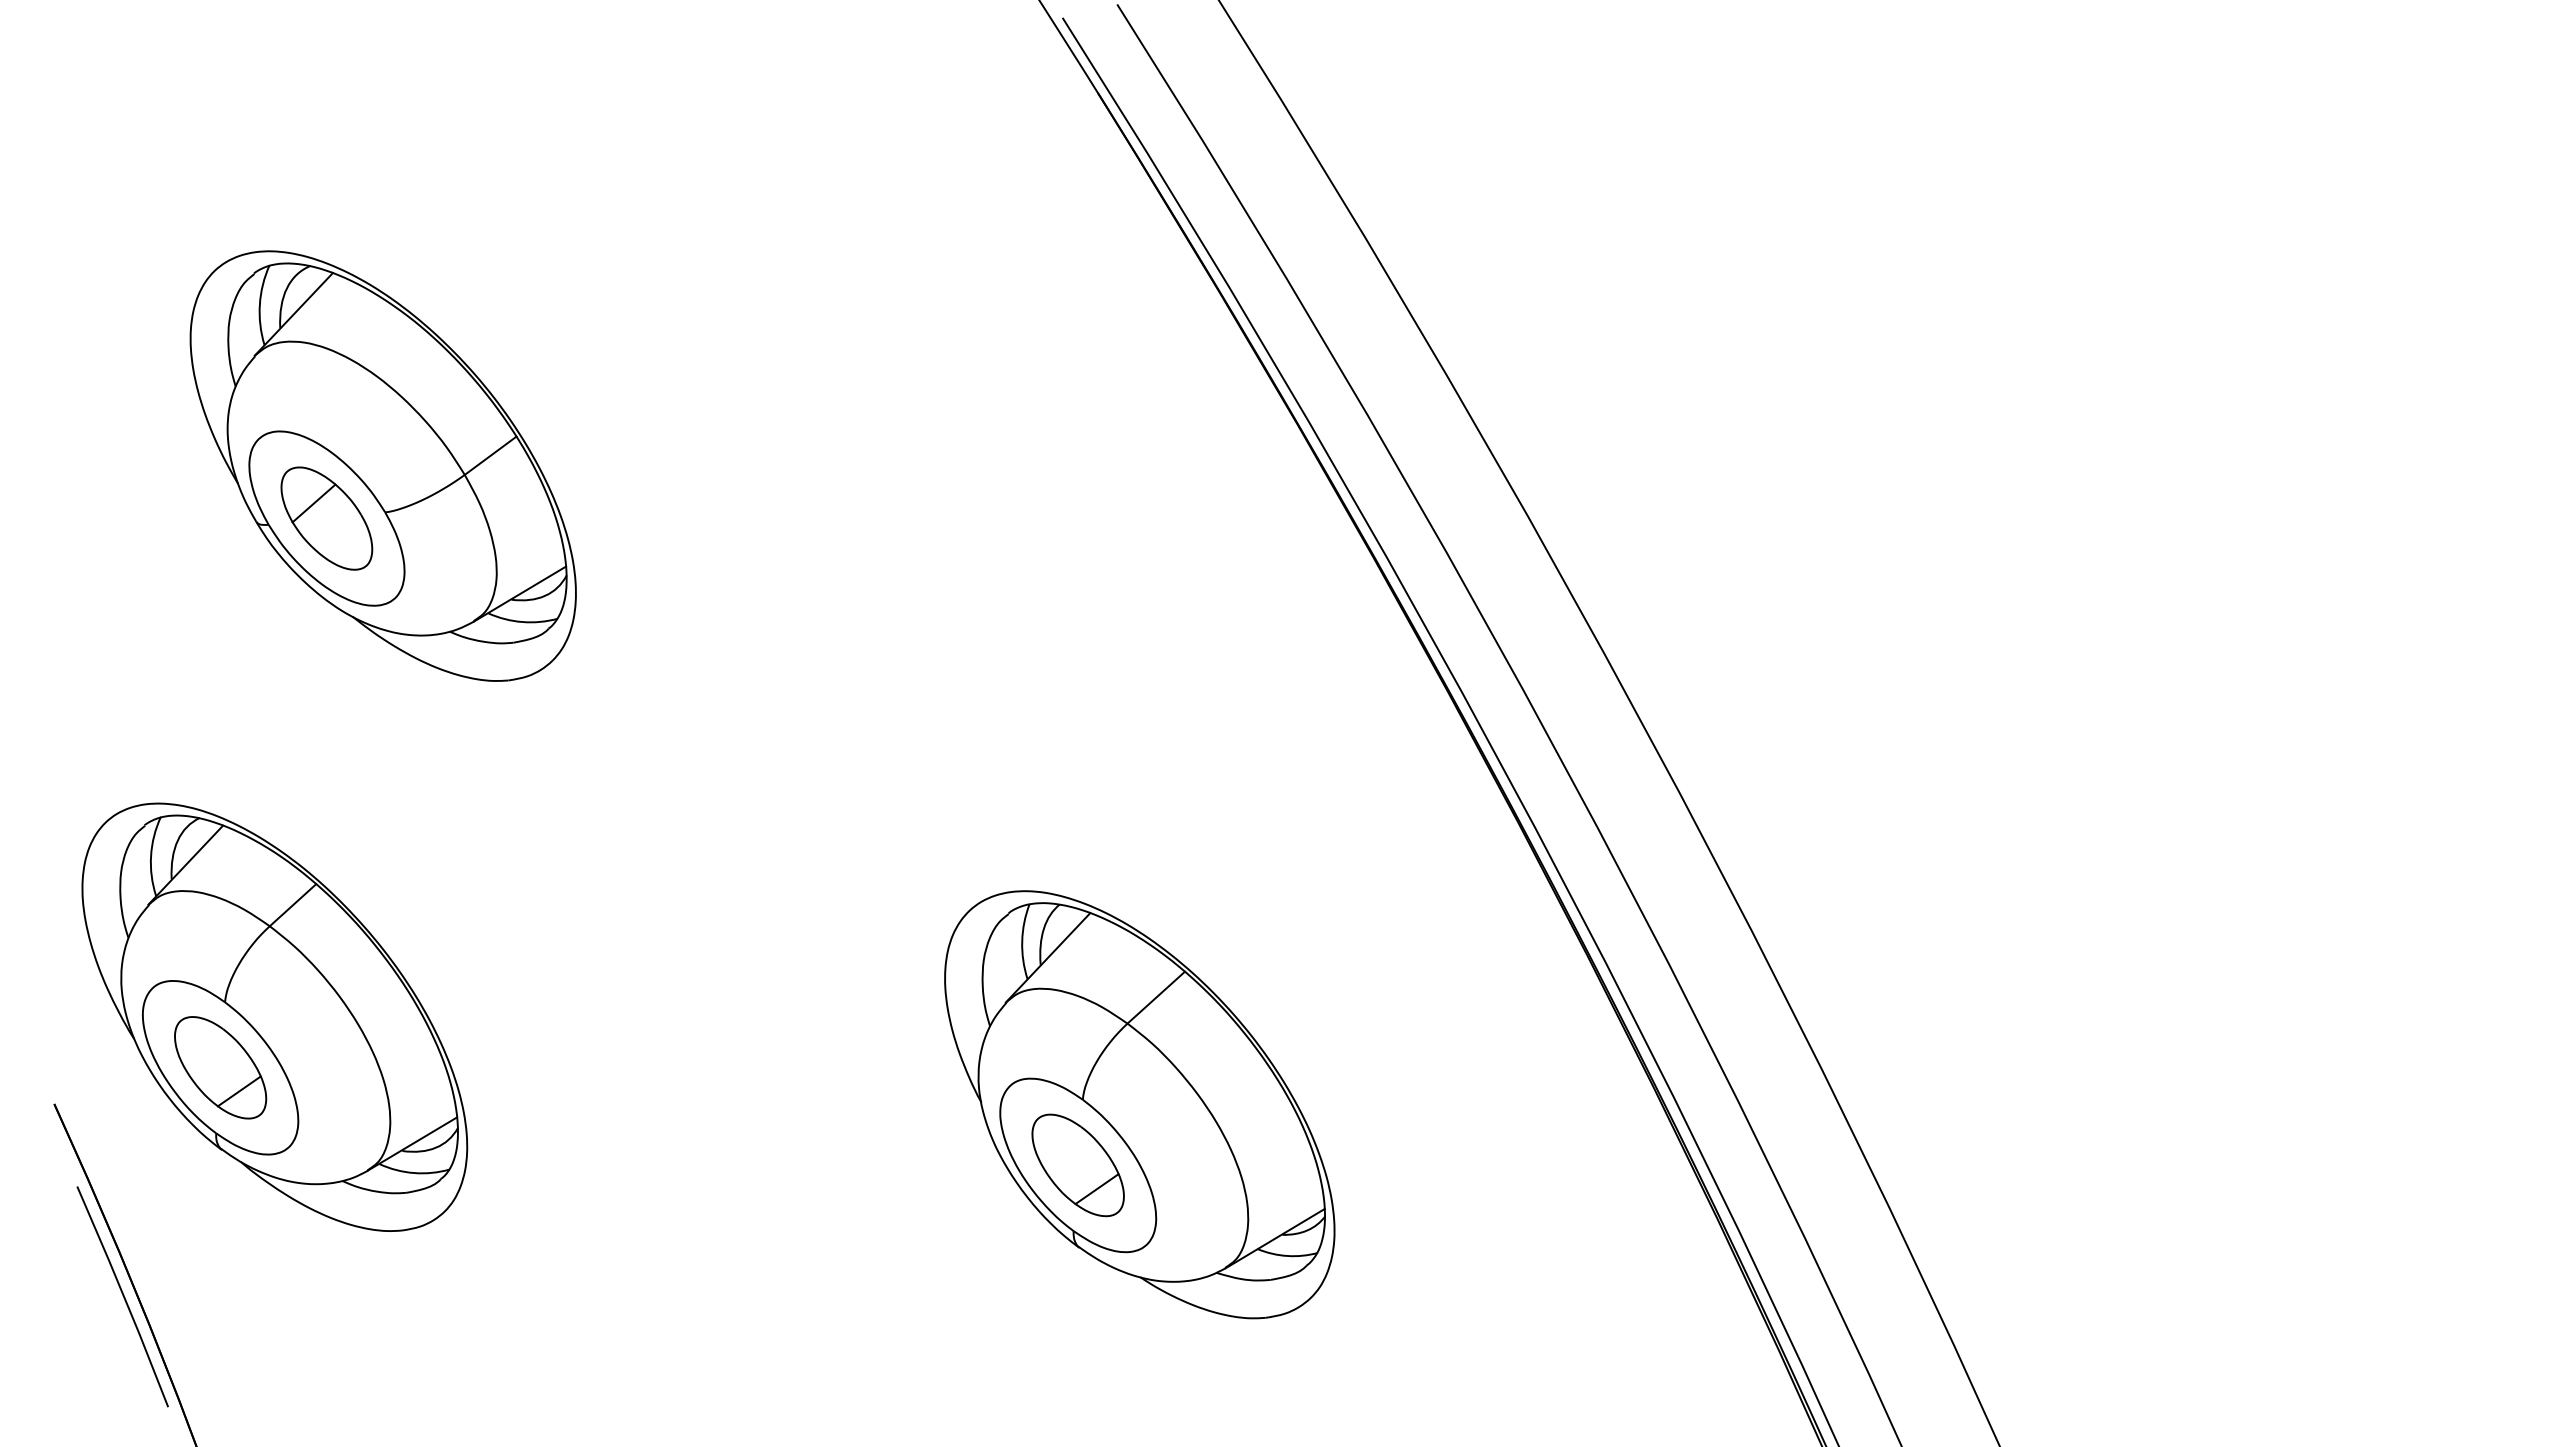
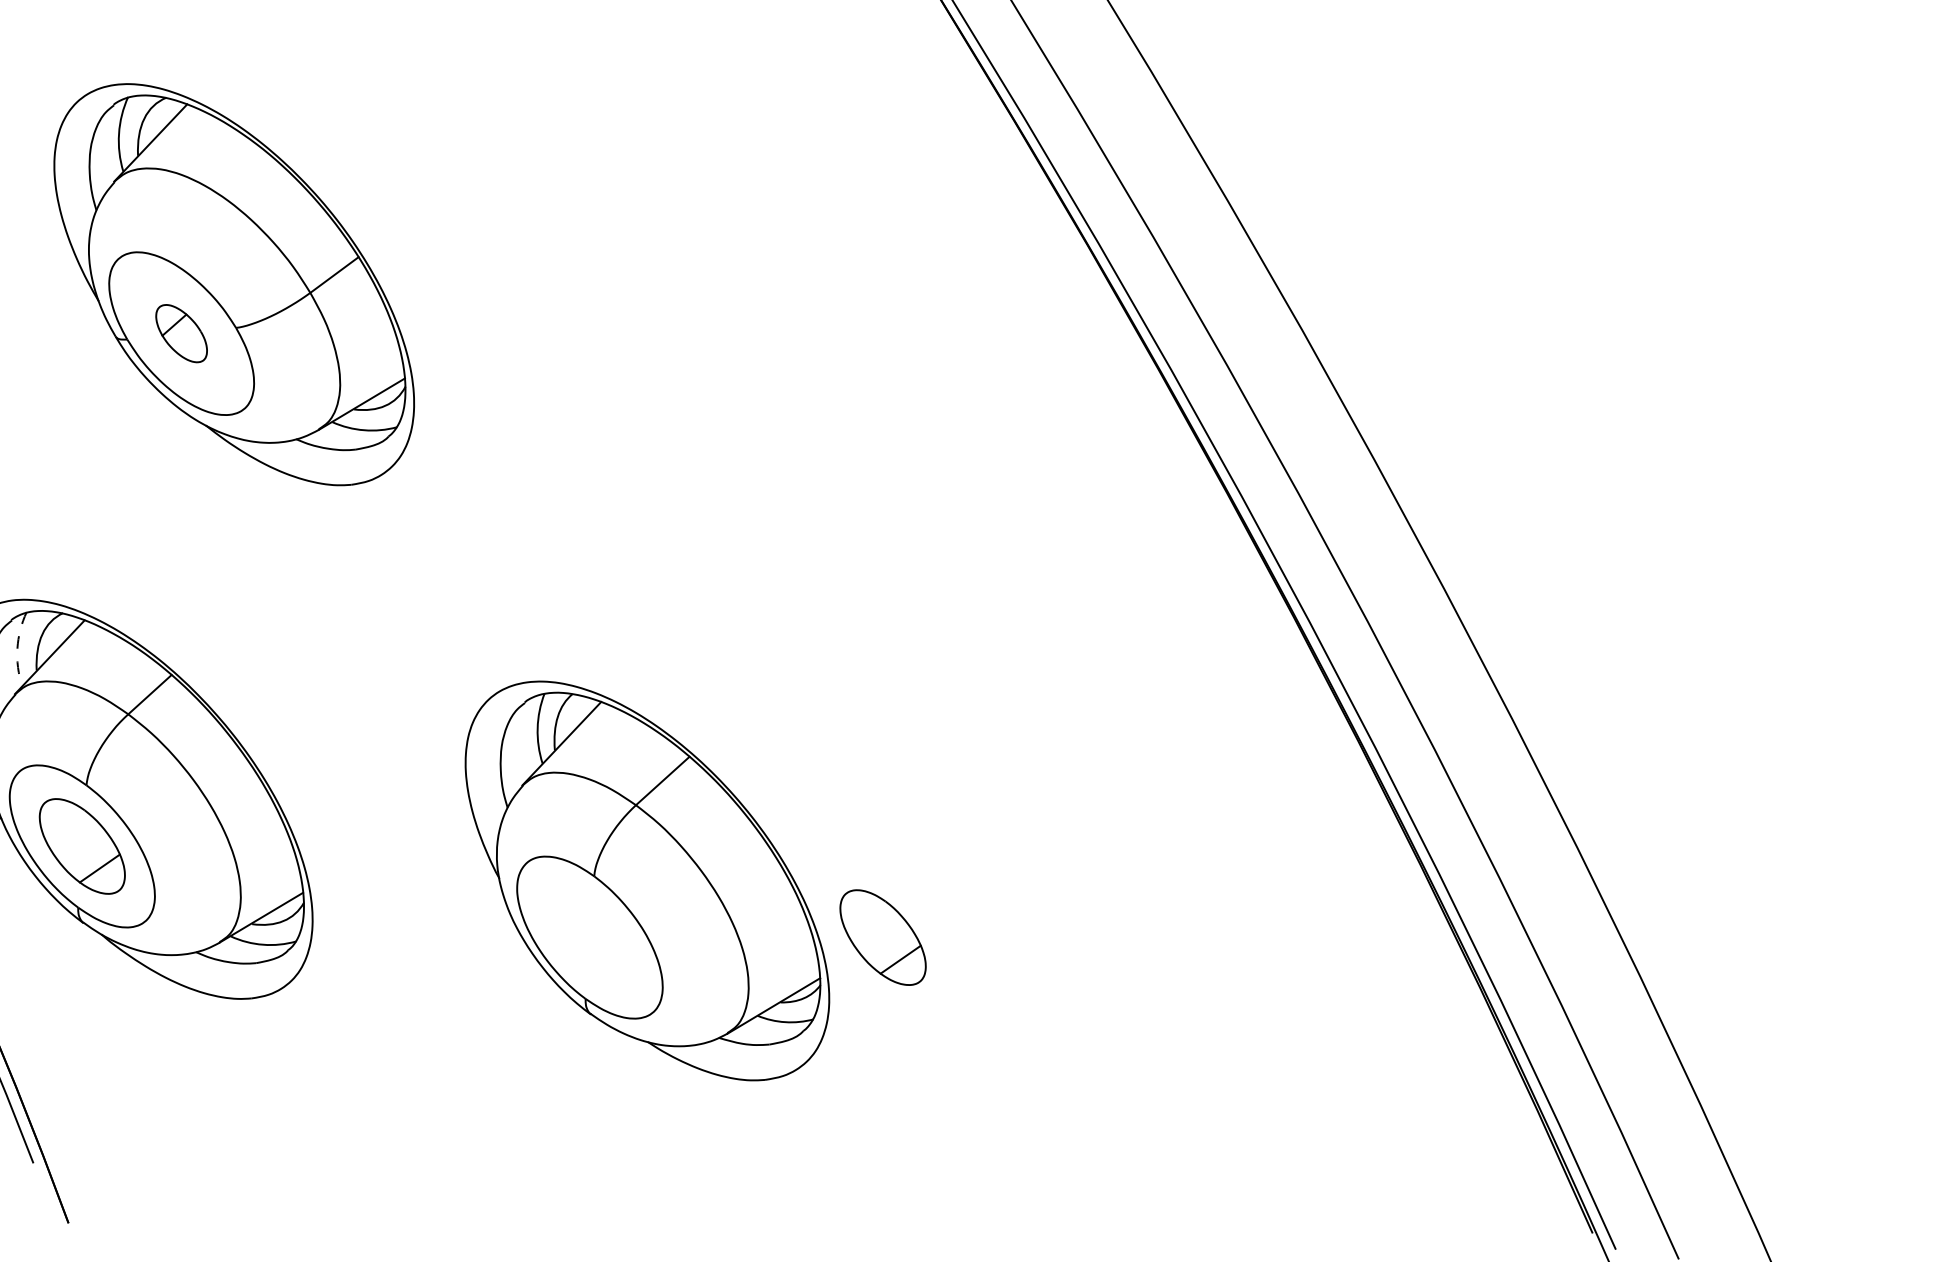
part: (326, 518) -> (181, 333), size x0.6
arc: (151, 855) -> (17, 648), solid -> dashed
part: (1139, 1104) -> (647, 880), moved

